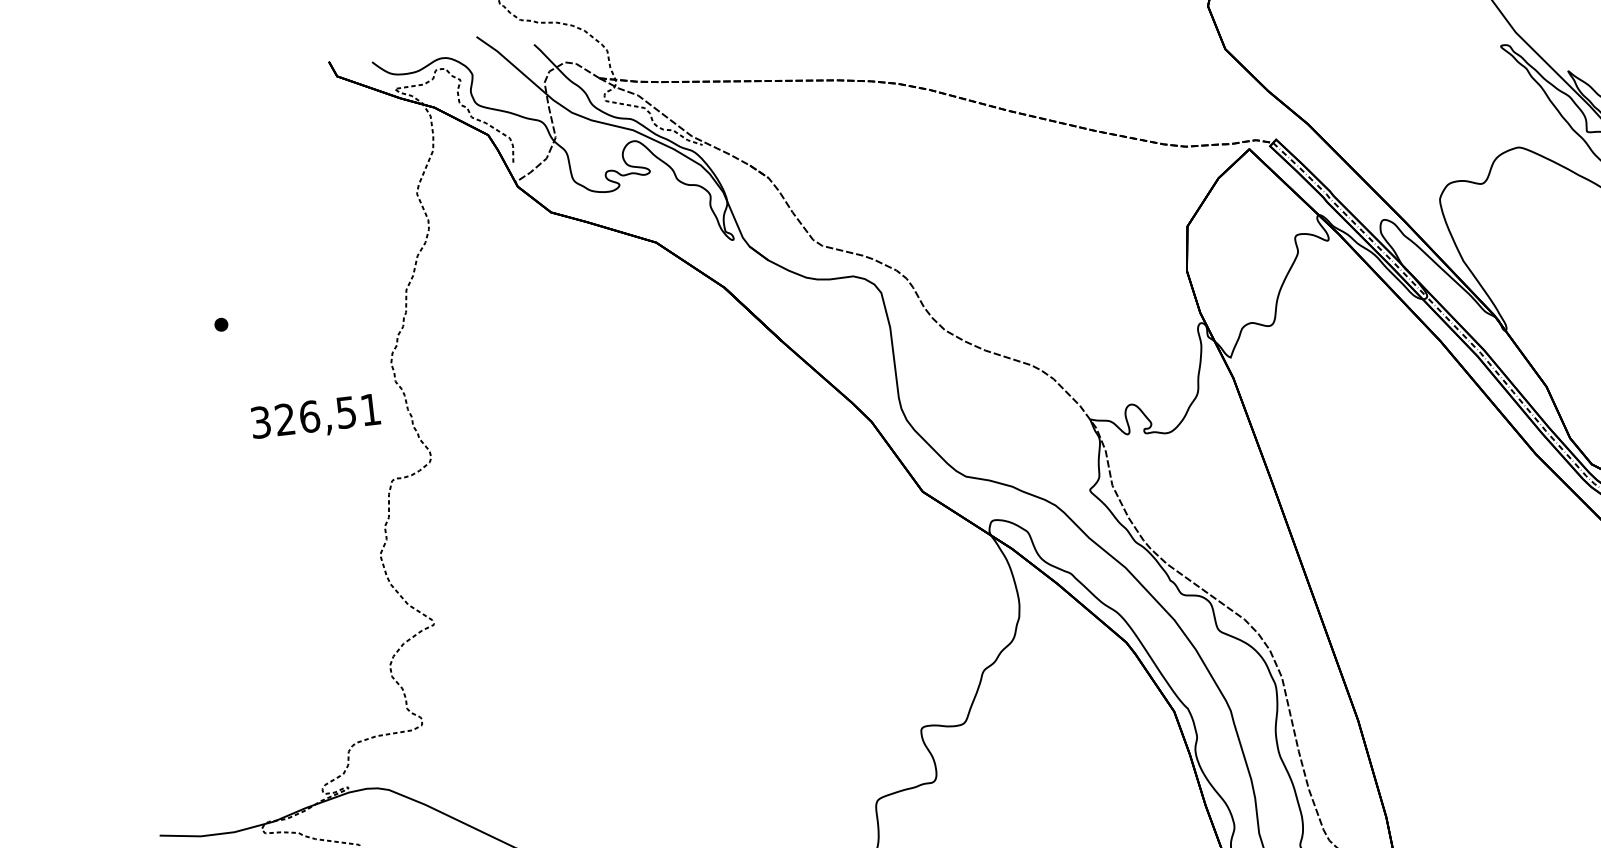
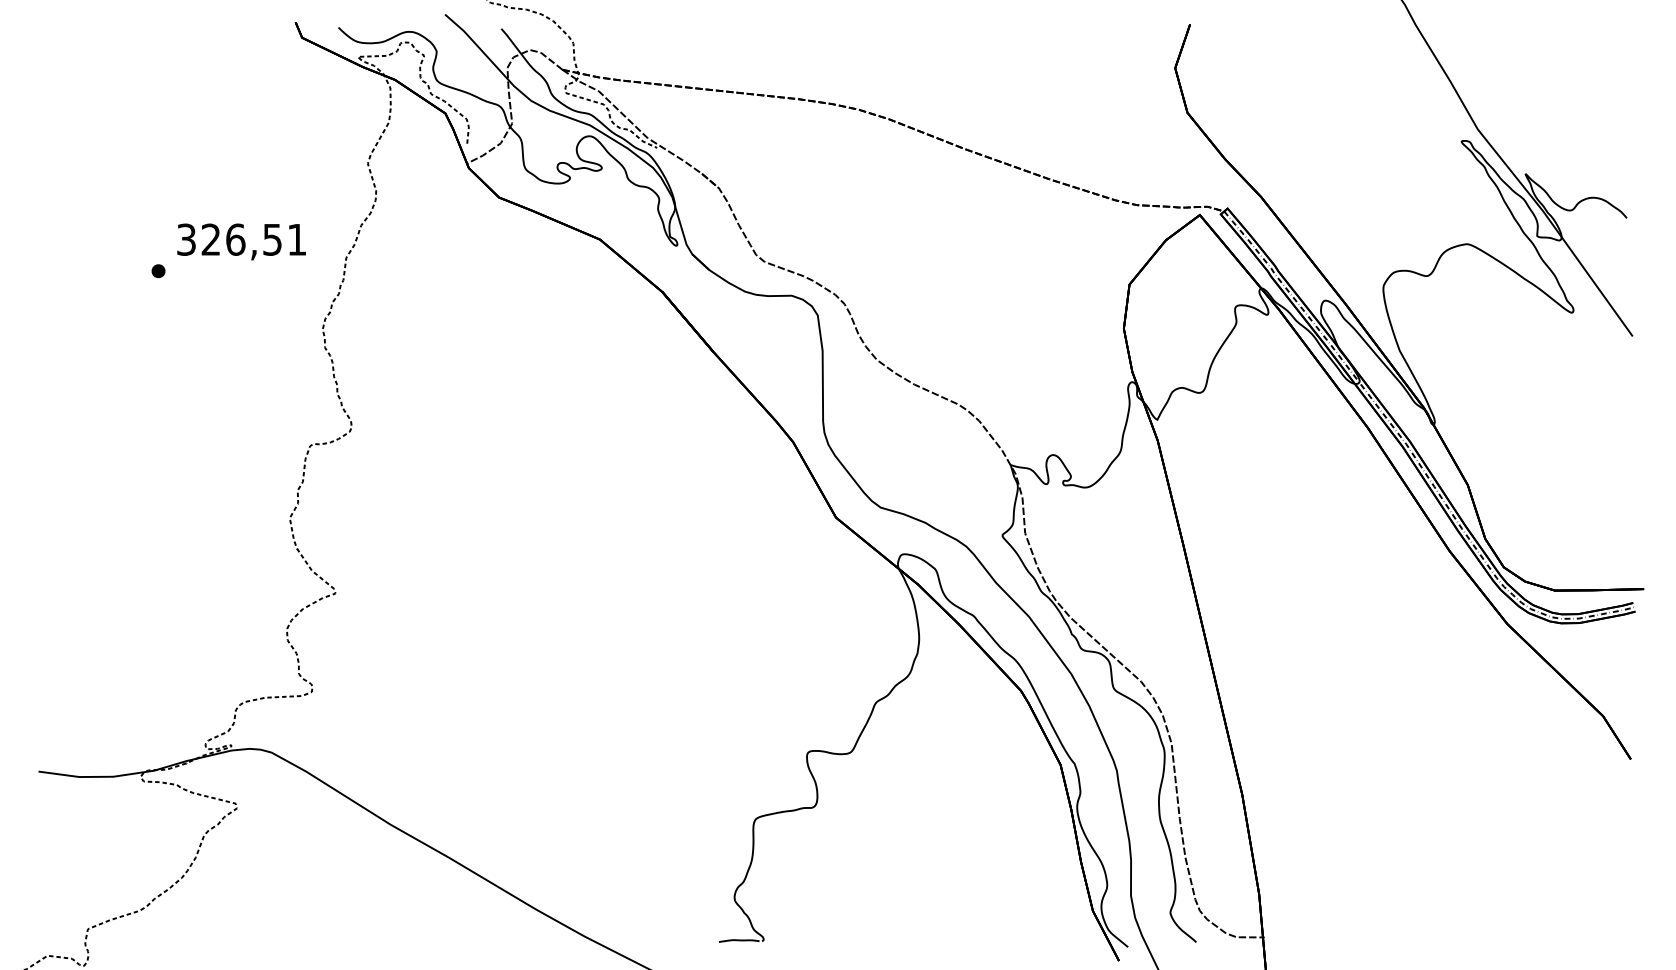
text: (315, 417) -> (241, 241), moved

